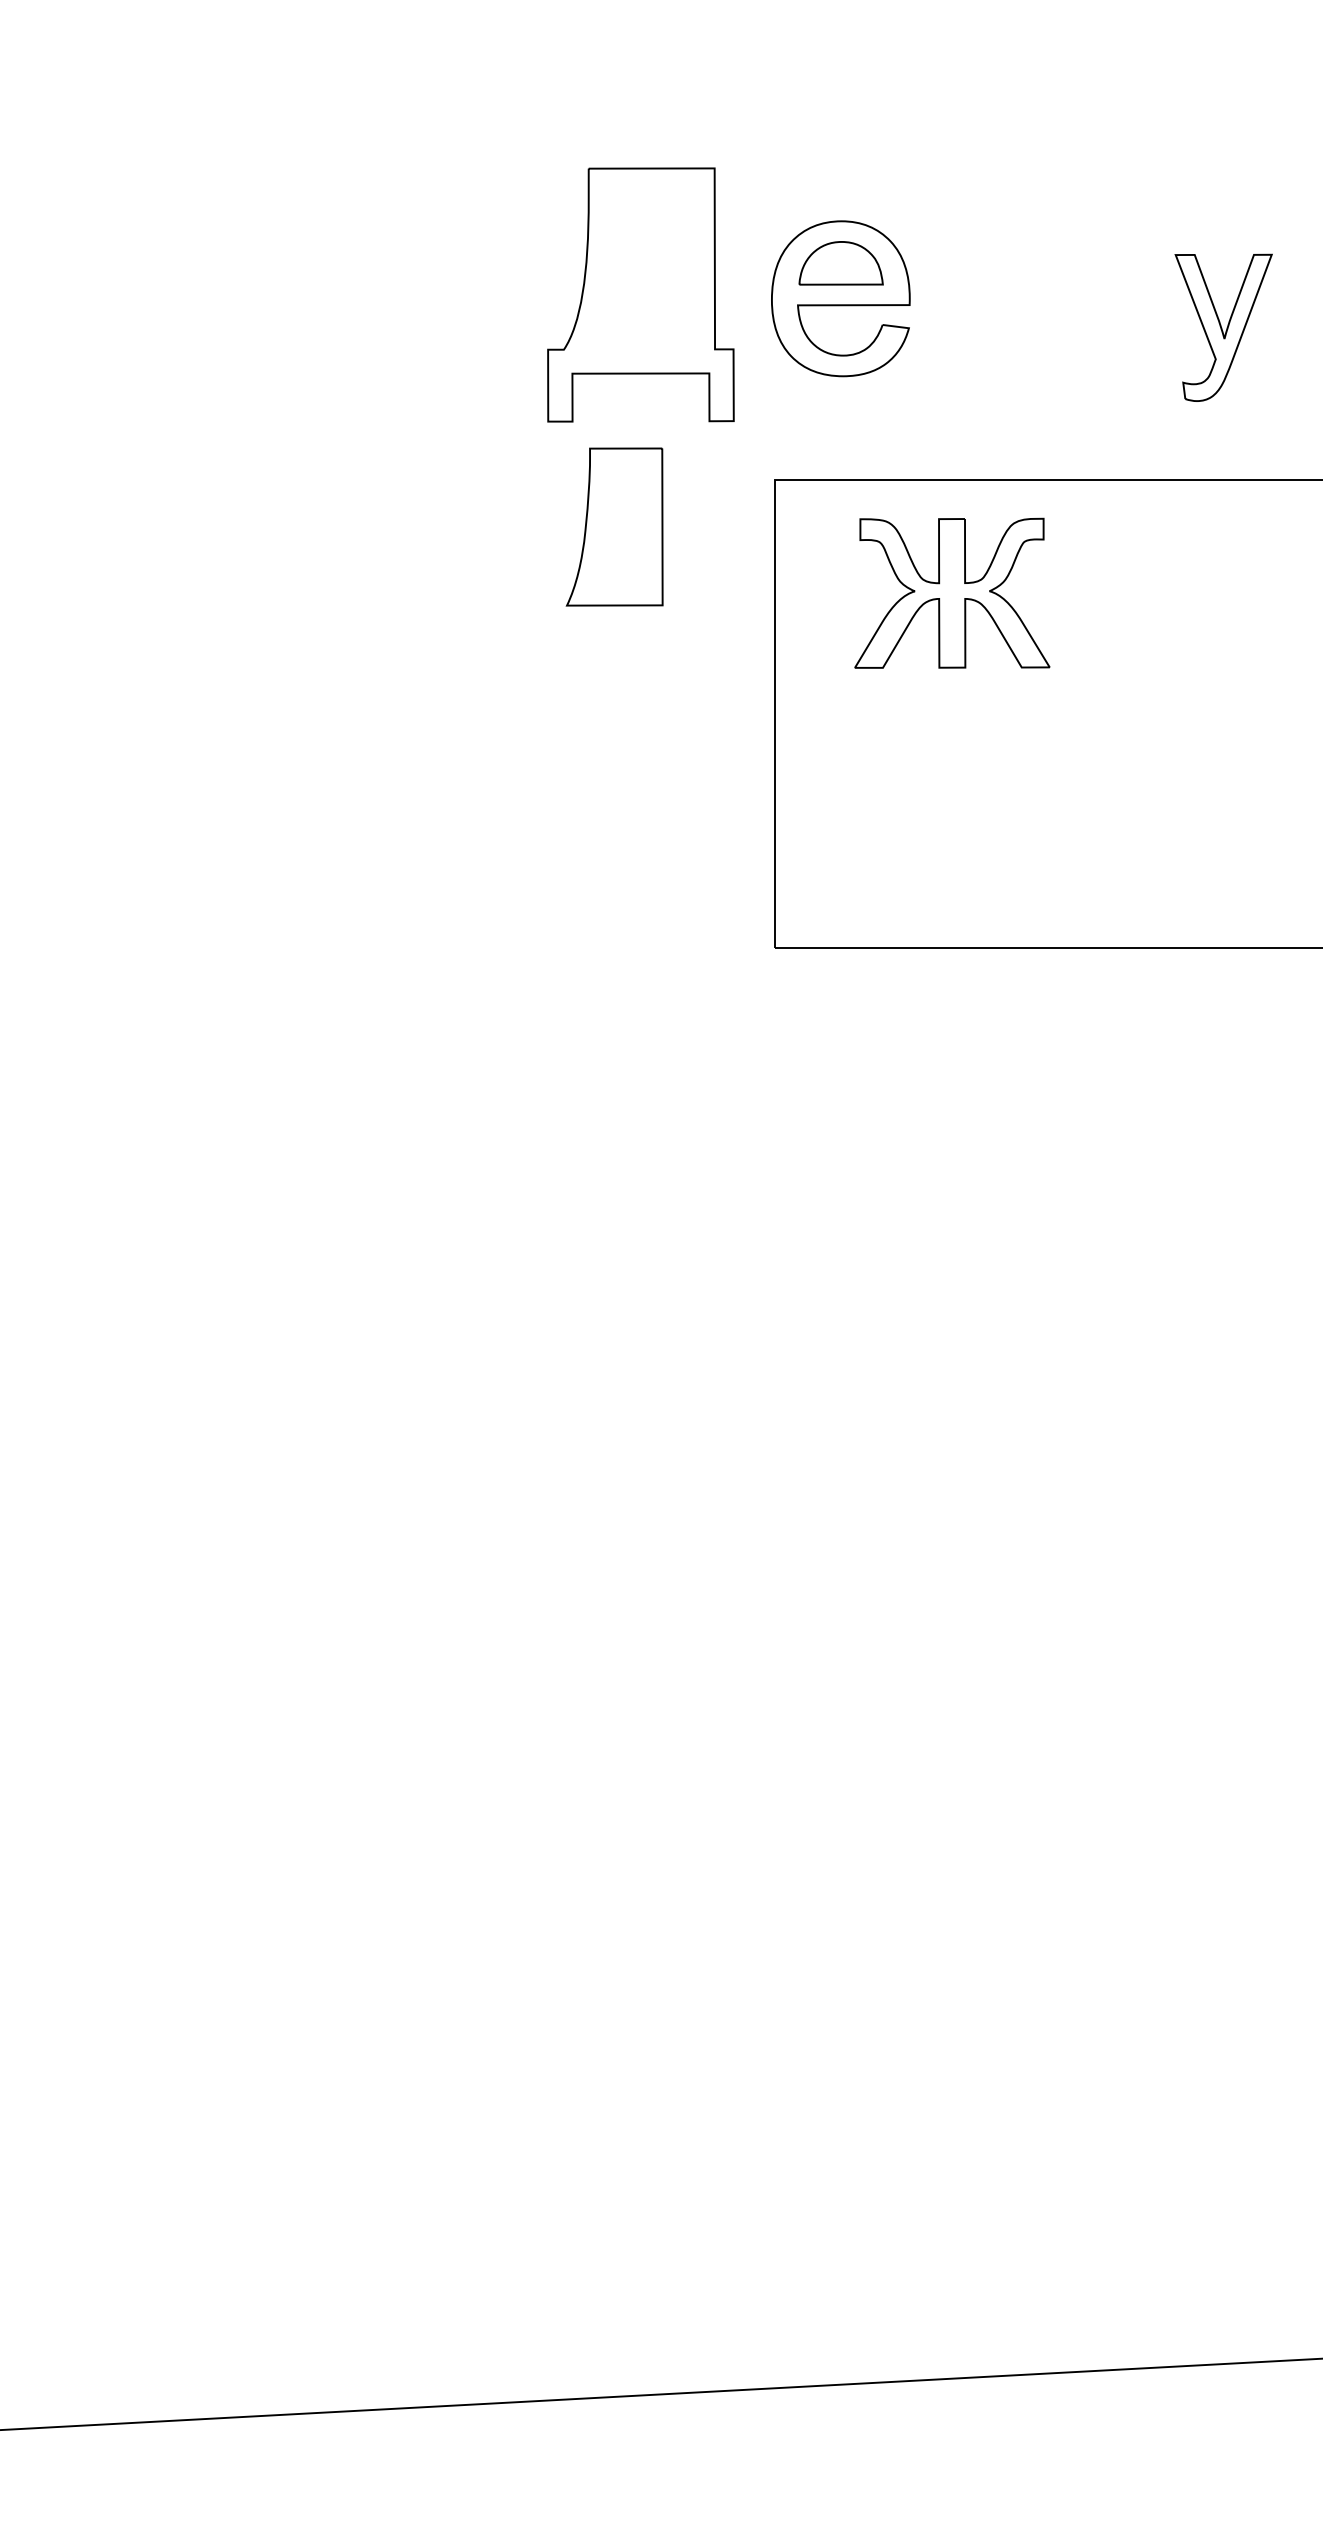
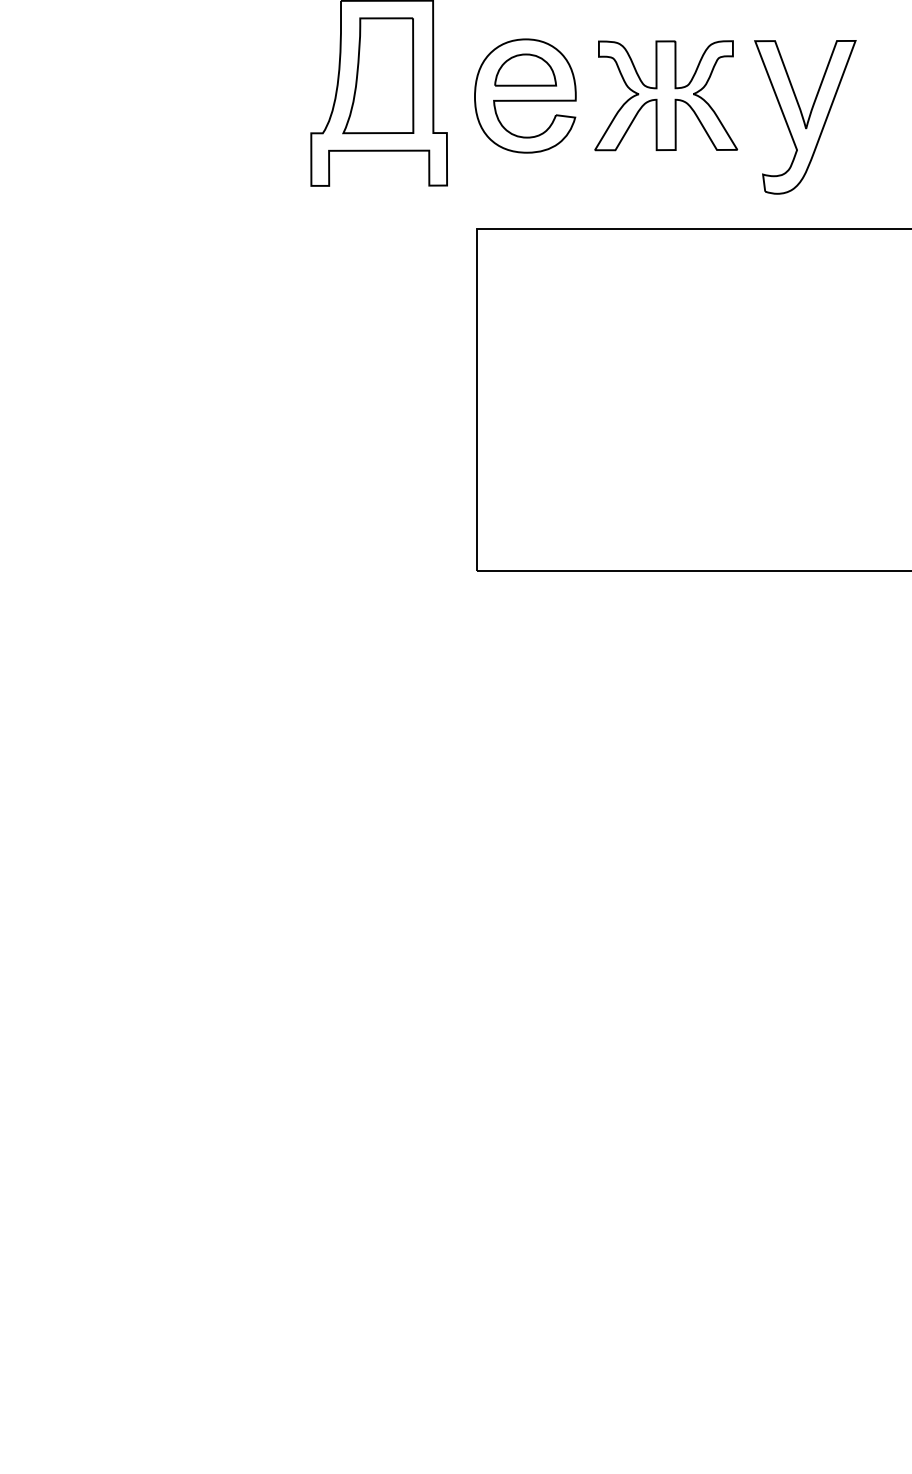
part: (1223, 327) -> (805, 117), size x1.43
part: (614, 526) -> (378, 75), moved
part: (952, 592) -> (666, 95), moved

